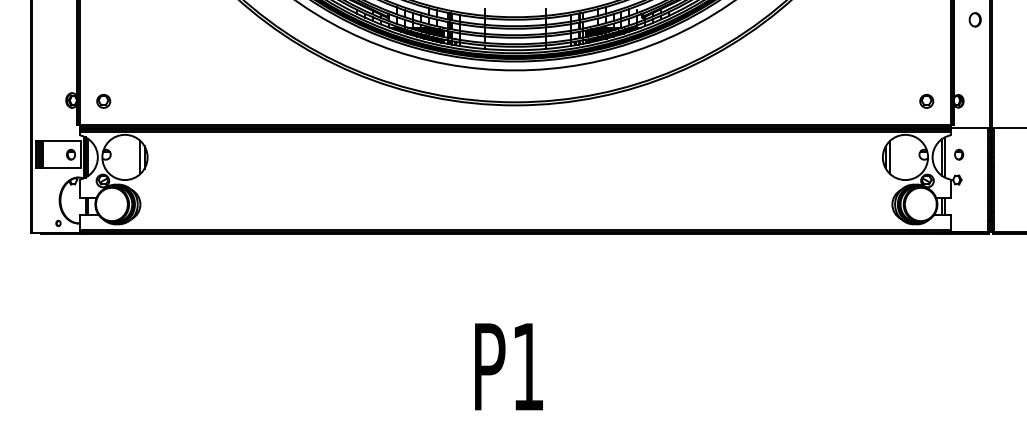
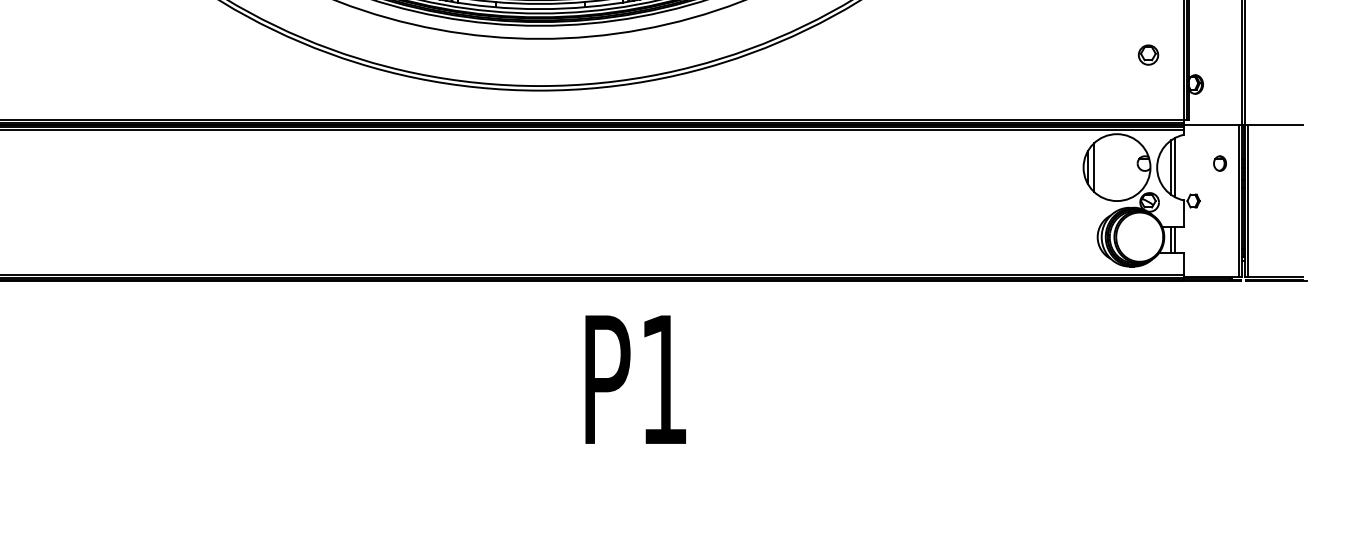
part: (926, 101) -> (1148, 55), moved
part: (959, 154) -> (1220, 163), moved
text: (508, 366) -> (634, 379), moved

